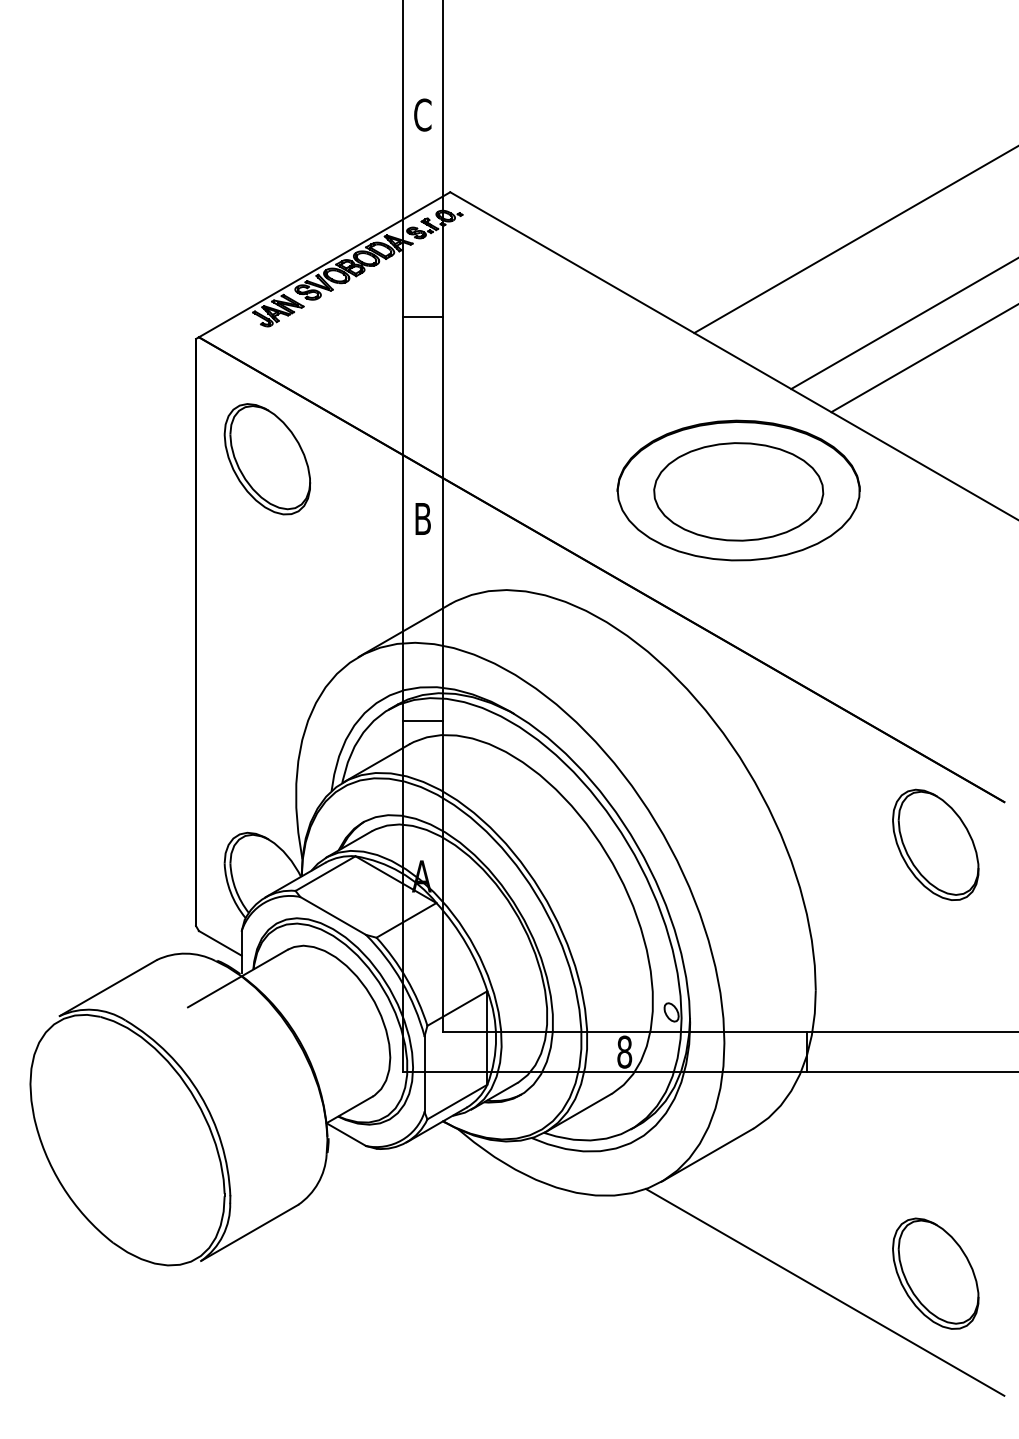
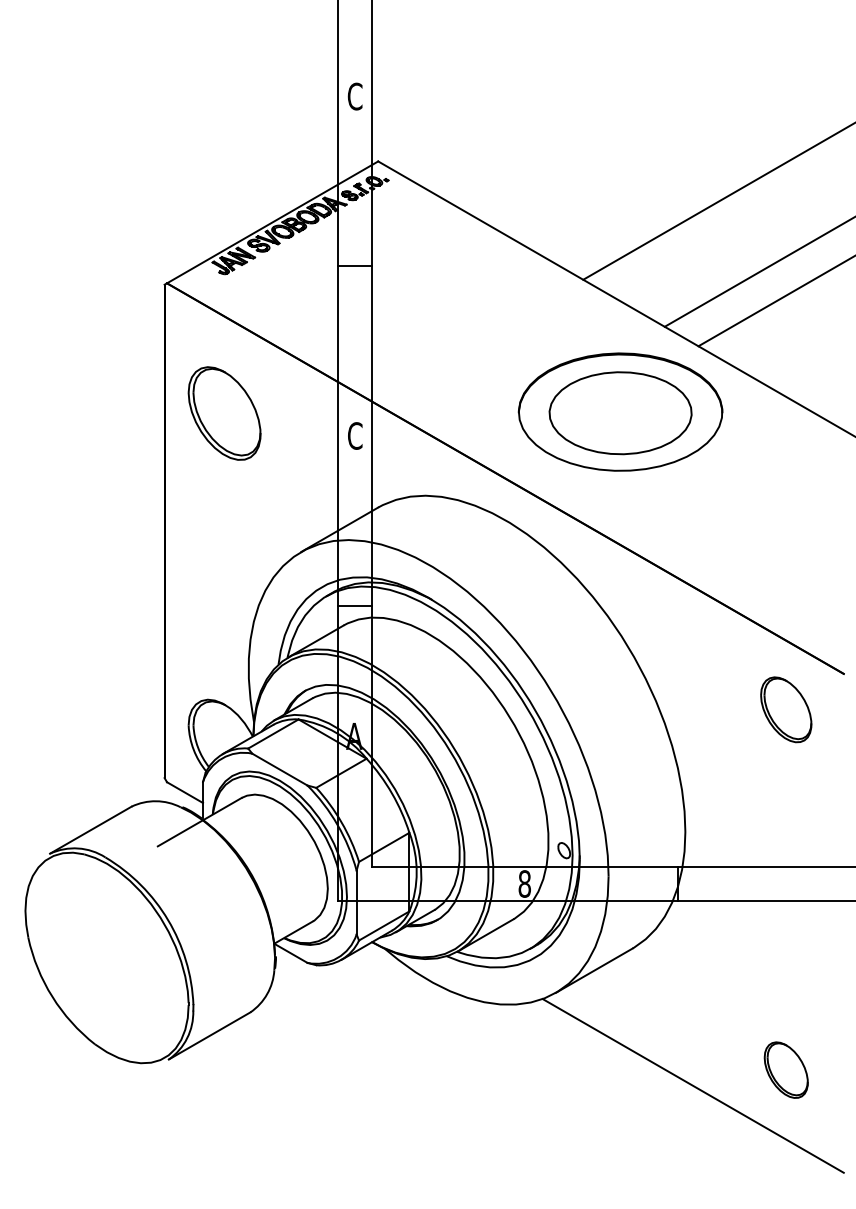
part: (267, 459) -> (224, 413), moved
text: (422, 518) -> (354, 435), B -> C
part: (935, 844) -> (785, 709), size x0.7
part: (935, 1273) -> (785, 1070), size x0.6

